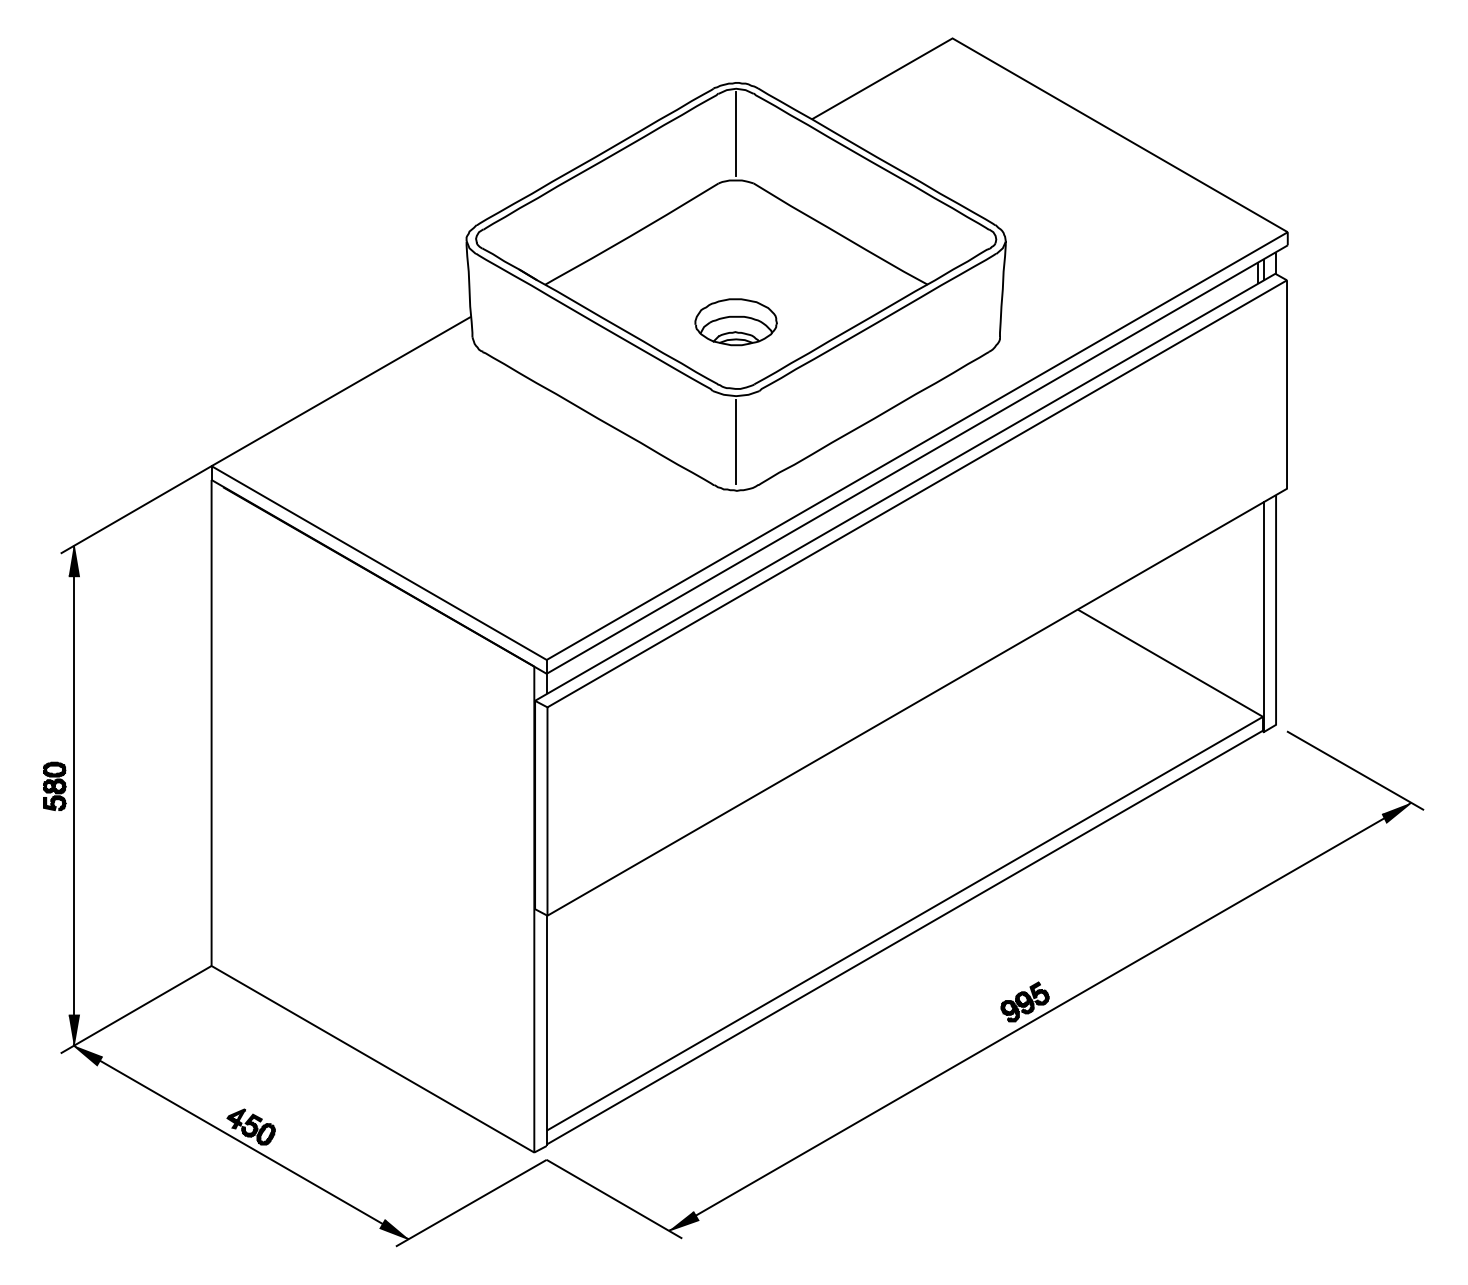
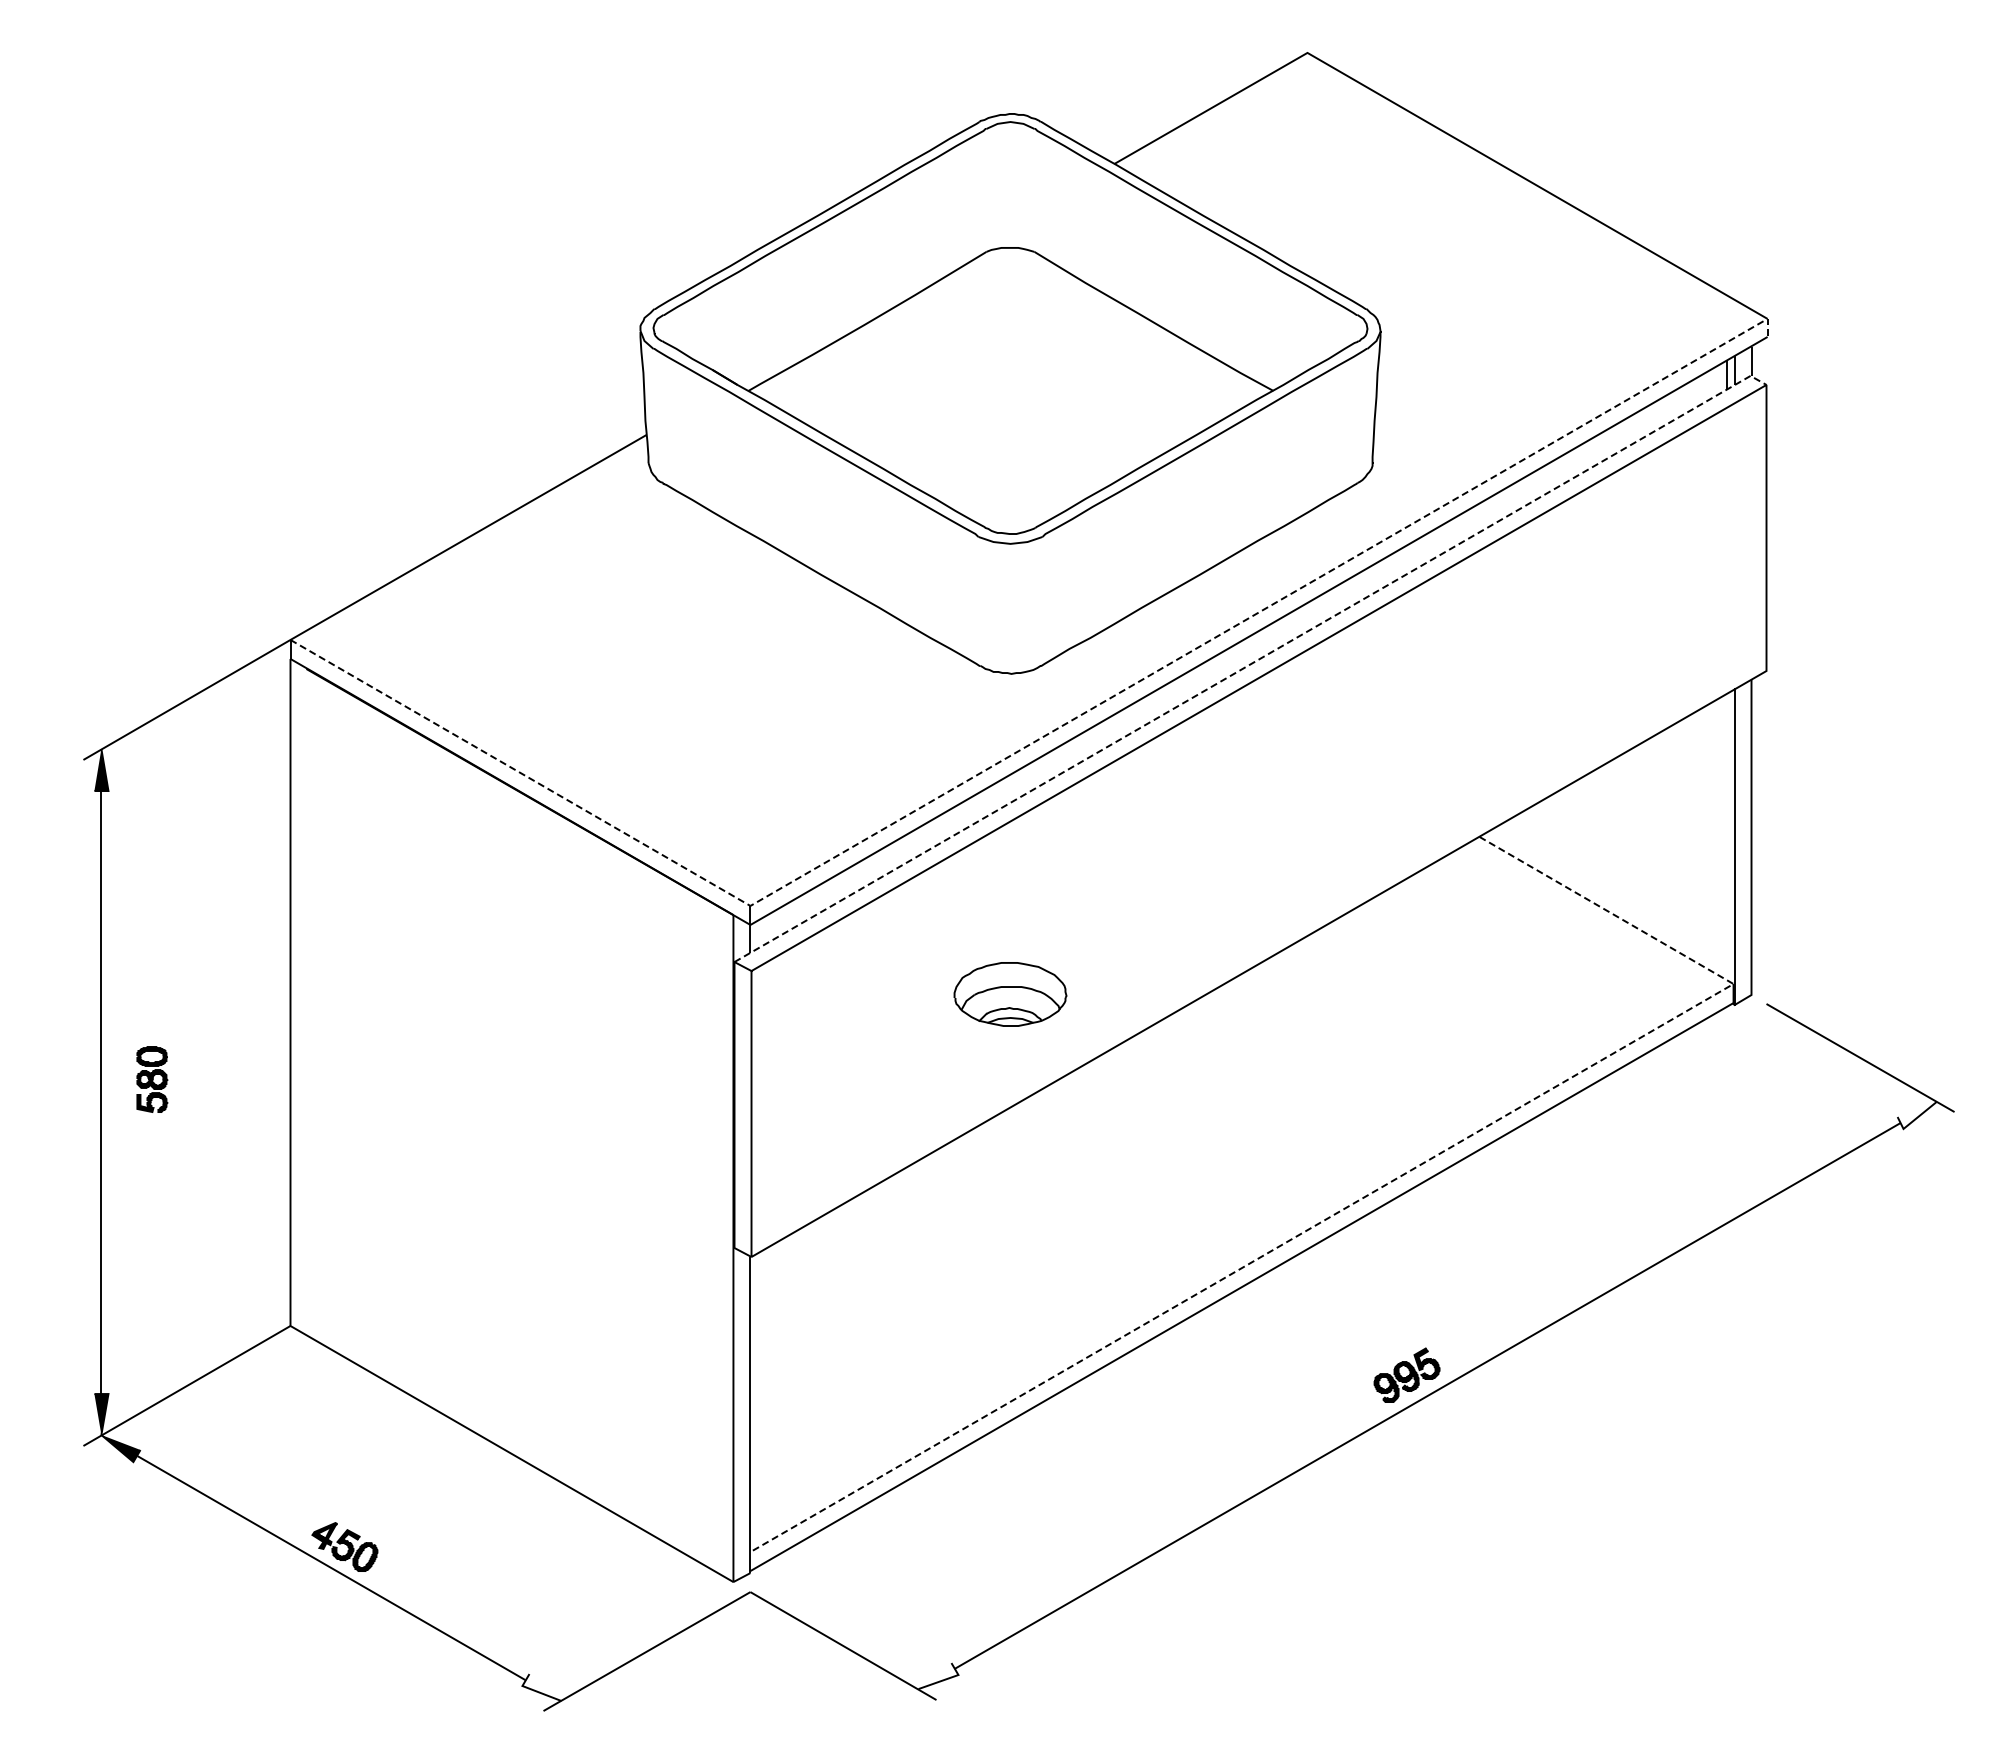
line: (736, 134) -> (1010, 184), removed
part: (736, 322) -> (1010, 994), moved
line: (736, 441) -> (1010, 606), removed
line: (911, 483) -> (1251, 663), solid -> dashed
line: (755, 539) -> (1036, 740), solid -> dashed
part: (54, 786) -> (152, 1079), moved
fill: (1396, 812) -> (1916, 1115), removed
line: (997, 870) -> (1369, 1194), solid -> dashed
fill: (683, 1221) -> (938, 1676), removed
fill: (394, 1229) -> (541, 1687), removed

